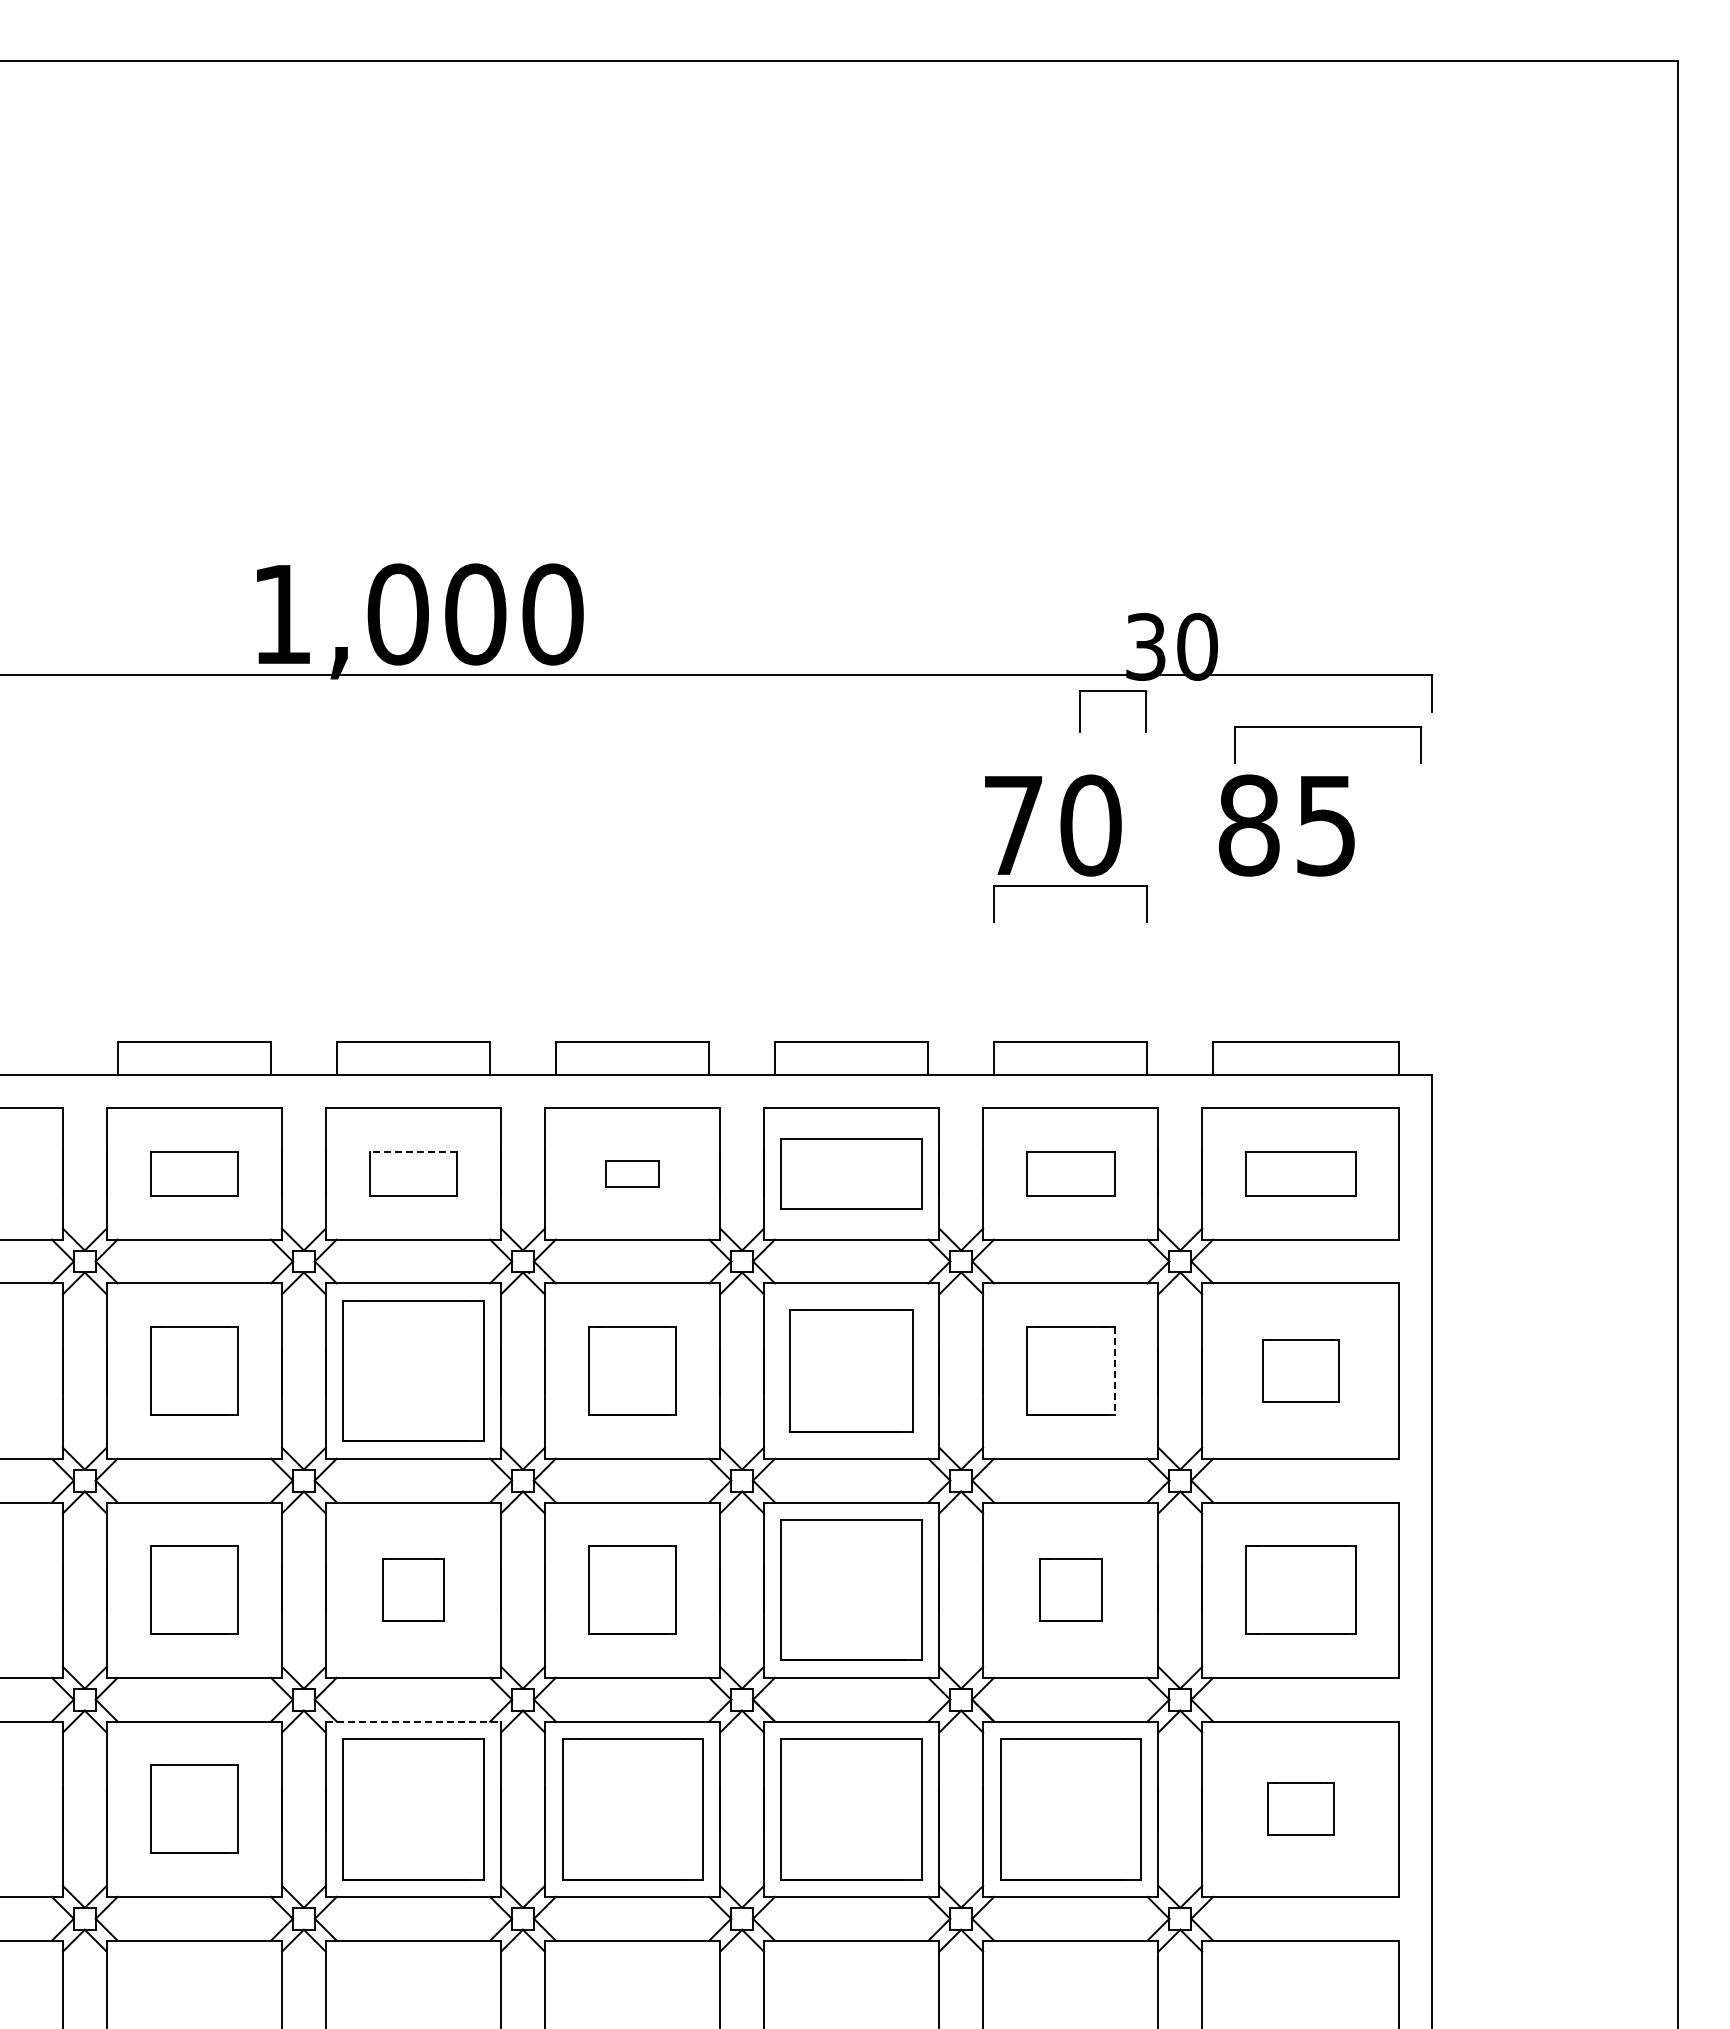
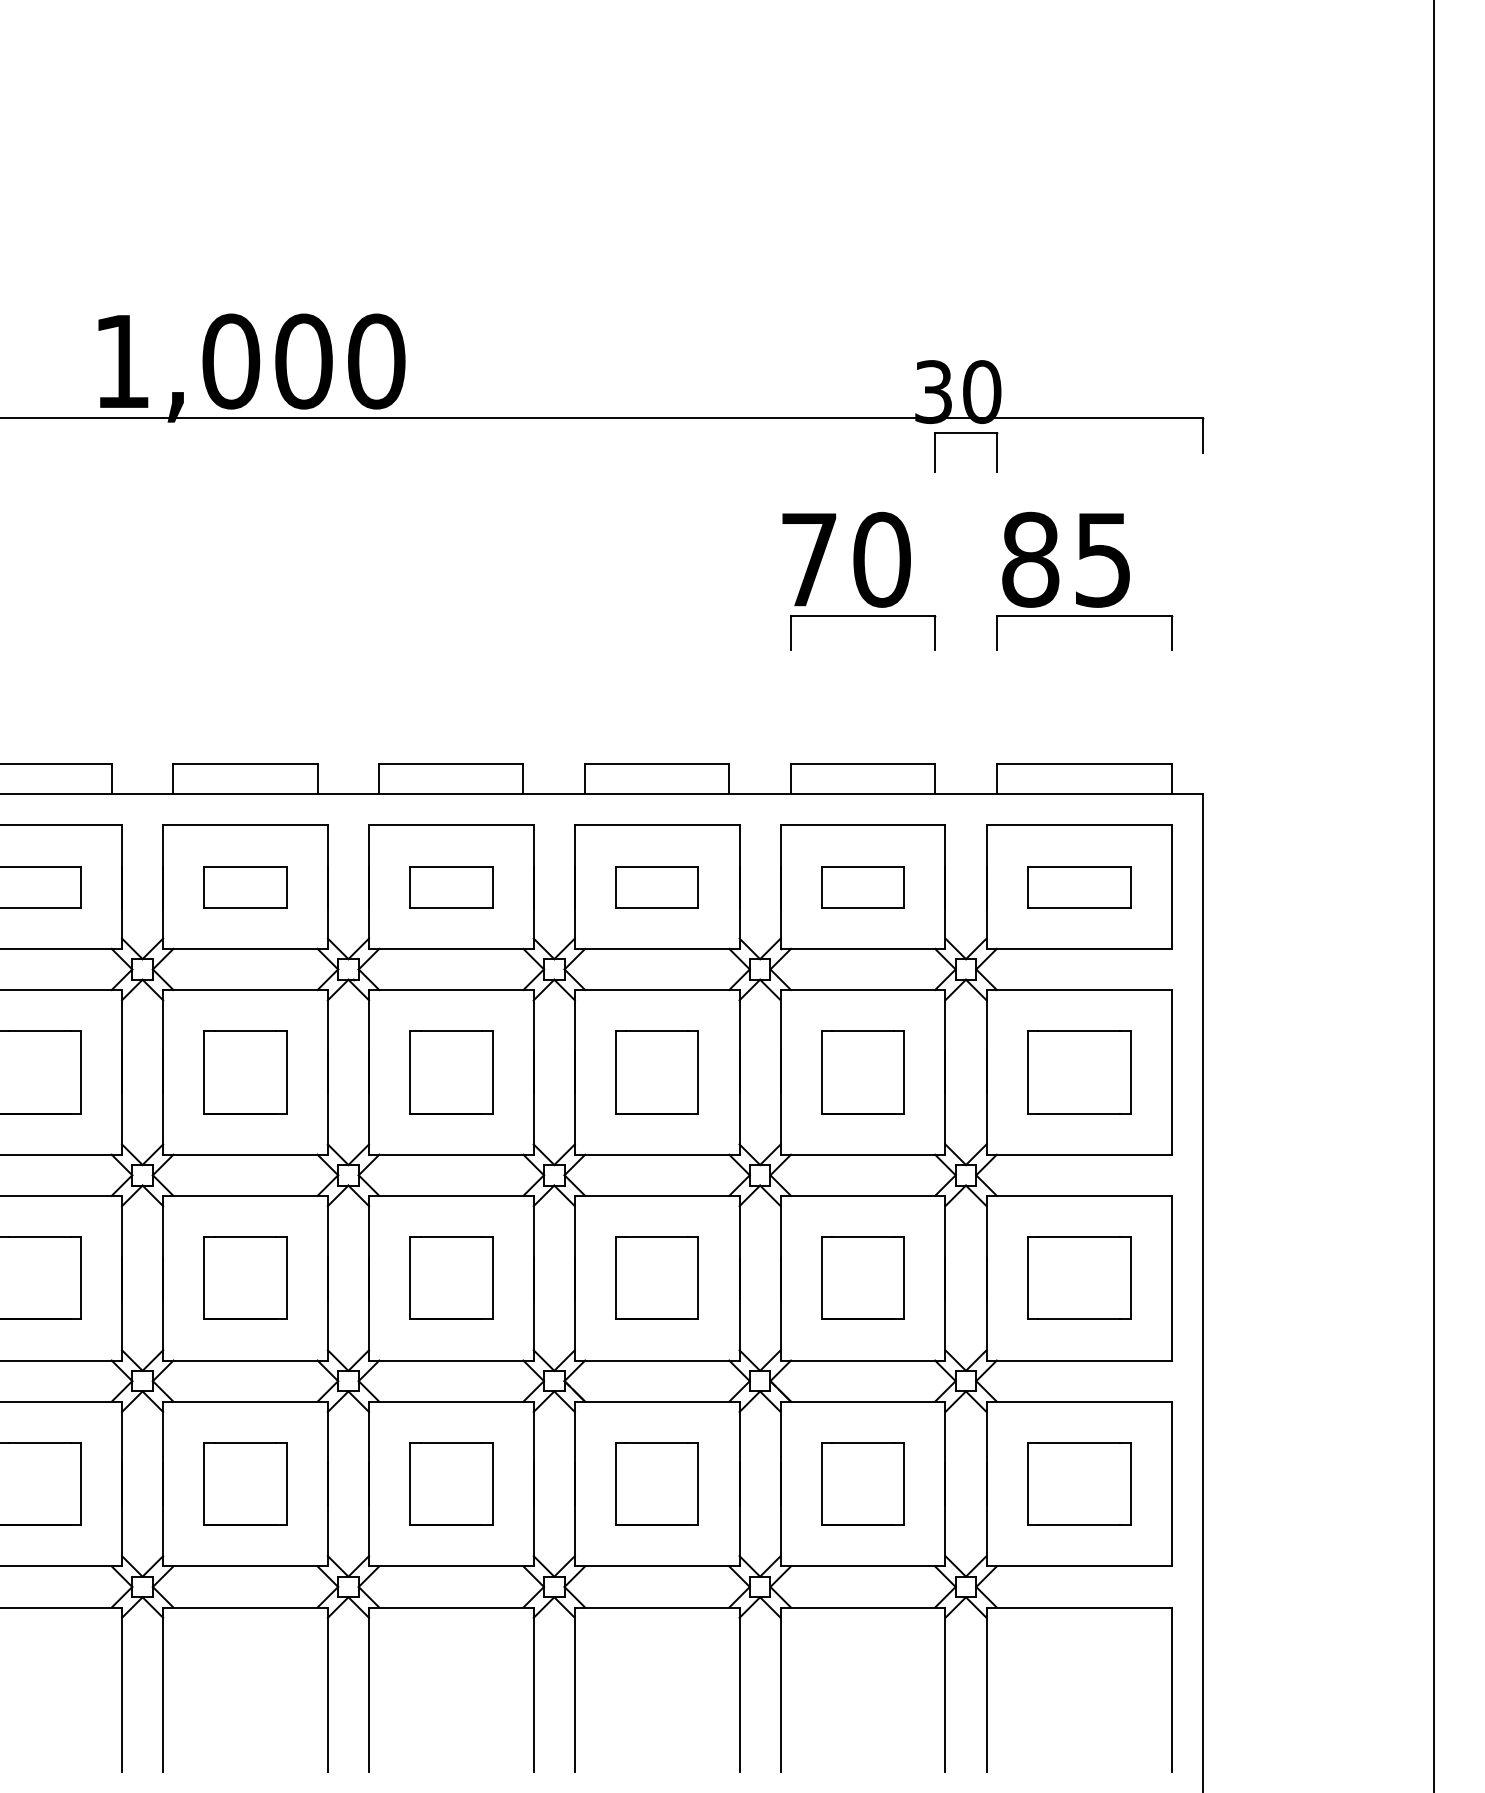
part: (1113, 691) -> (966, 433), moved
part: (1328, 727) -> (1084, 617), moved
line: (413, 1151) -> (245, 866), dashed -> solid
part: (632, 1173) -> (451, 886), size x1.67
part: (851, 1173) -> (657, 886), size x0.62
part: (413, 1370) -> (245, 1071), size x0.62
part: (851, 1370) -> (657, 1071), size x0.71
part: (1300, 1370) -> (1078, 1071), size x1.43
line: (1114, 1371) -> (904, 1072), dashed -> solid
part: (413, 1589) -> (245, 1277), size x1.43
part: (851, 1589) -> (657, 1277), size x0.62
part: (1070, 1589) -> (862, 1277), size x1.43
line: (413, 1721) -> (245, 1401), dashed -> solid
part: (413, 1808) -> (245, 1483), size x0.62
part: (632, 1808) -> (451, 1483), size x0.62
part: (851, 1808) -> (657, 1483), size x0.62
part: (1070, 1808) -> (862, 1483), size x0.62
part: (1300, 1808) -> (1078, 1483), size x1.67

